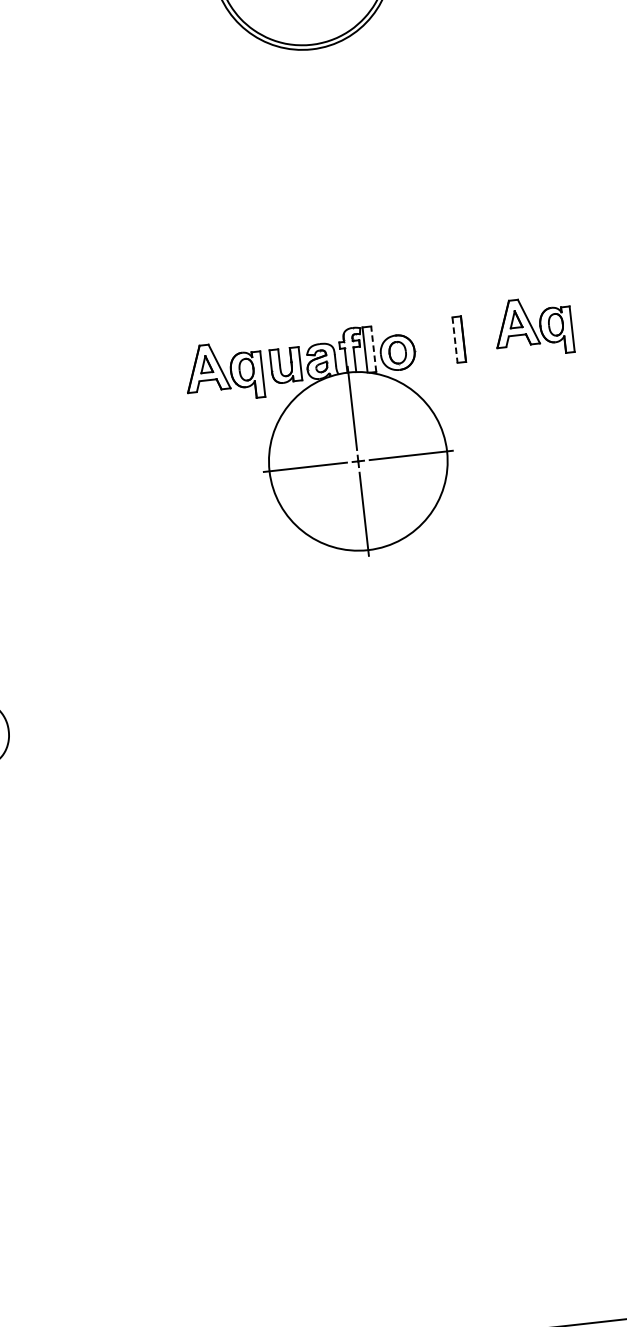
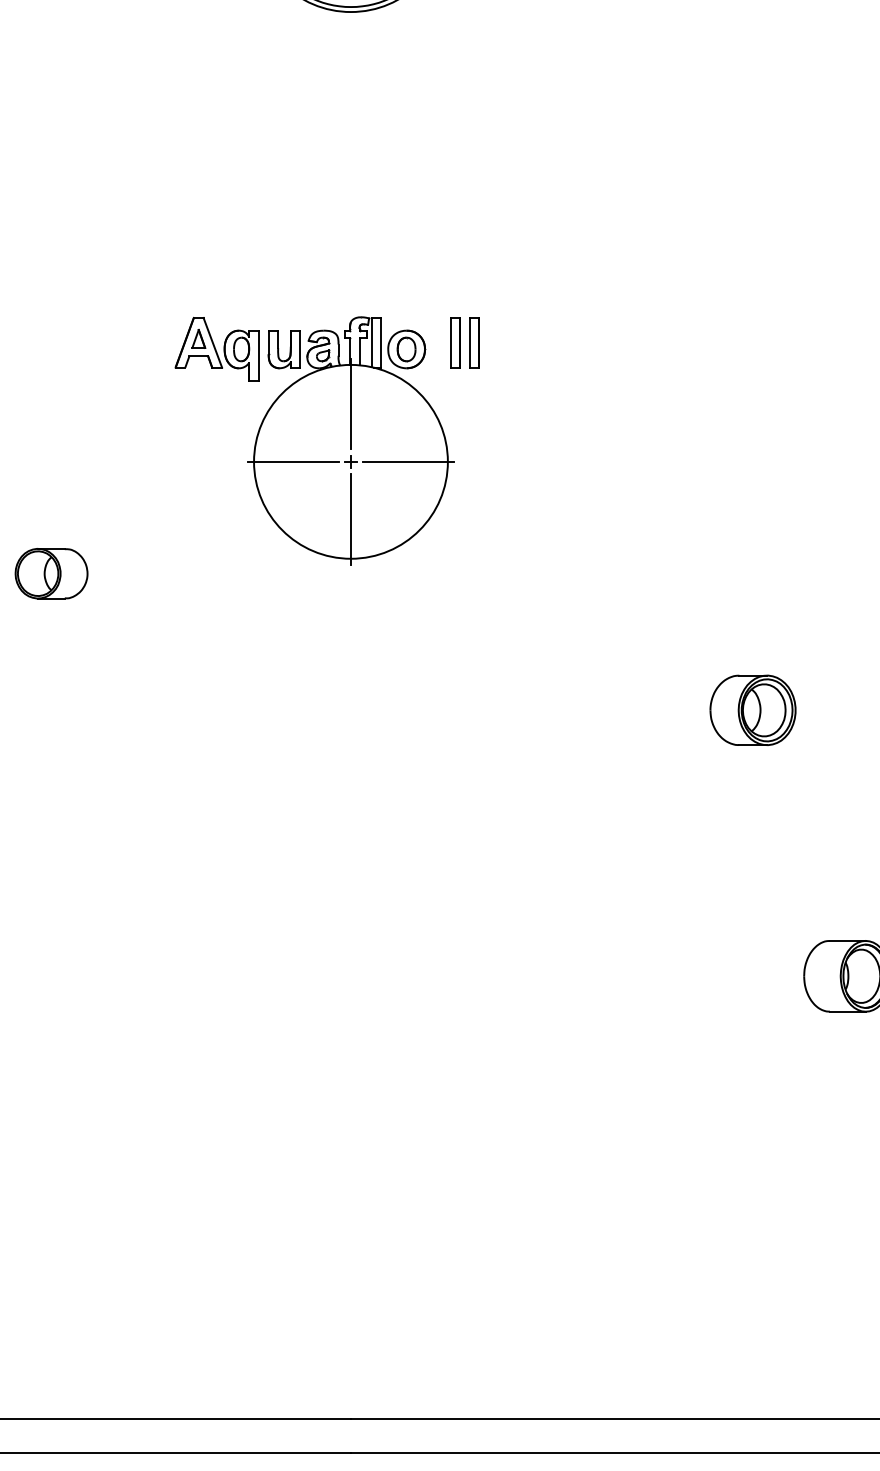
part: (532, 327) -> (555, 338), removed
line: (454, 339) -> (469, 342), dashed -> solid
part: (441, 341) -> (455, 342), added
line: (374, 348) -> (381, 342), dashed -> solid
part: (95, 594) -> (51, 573), added

